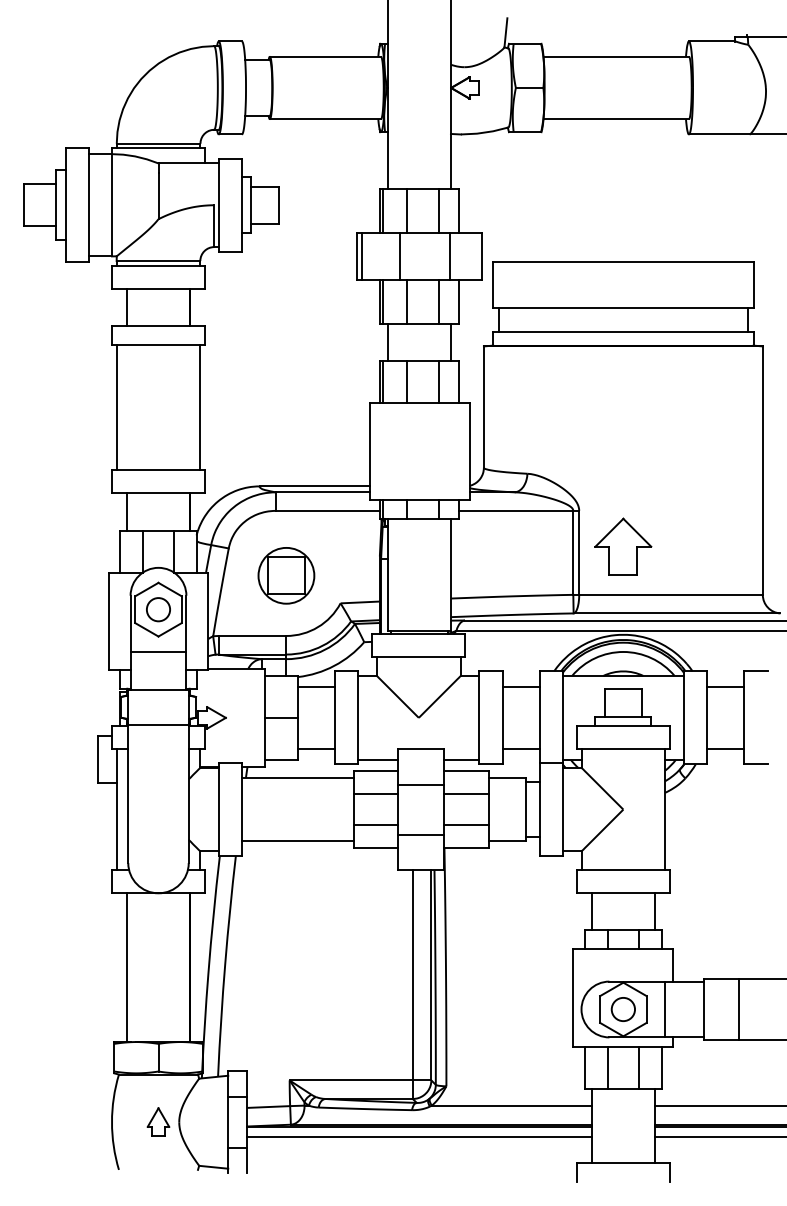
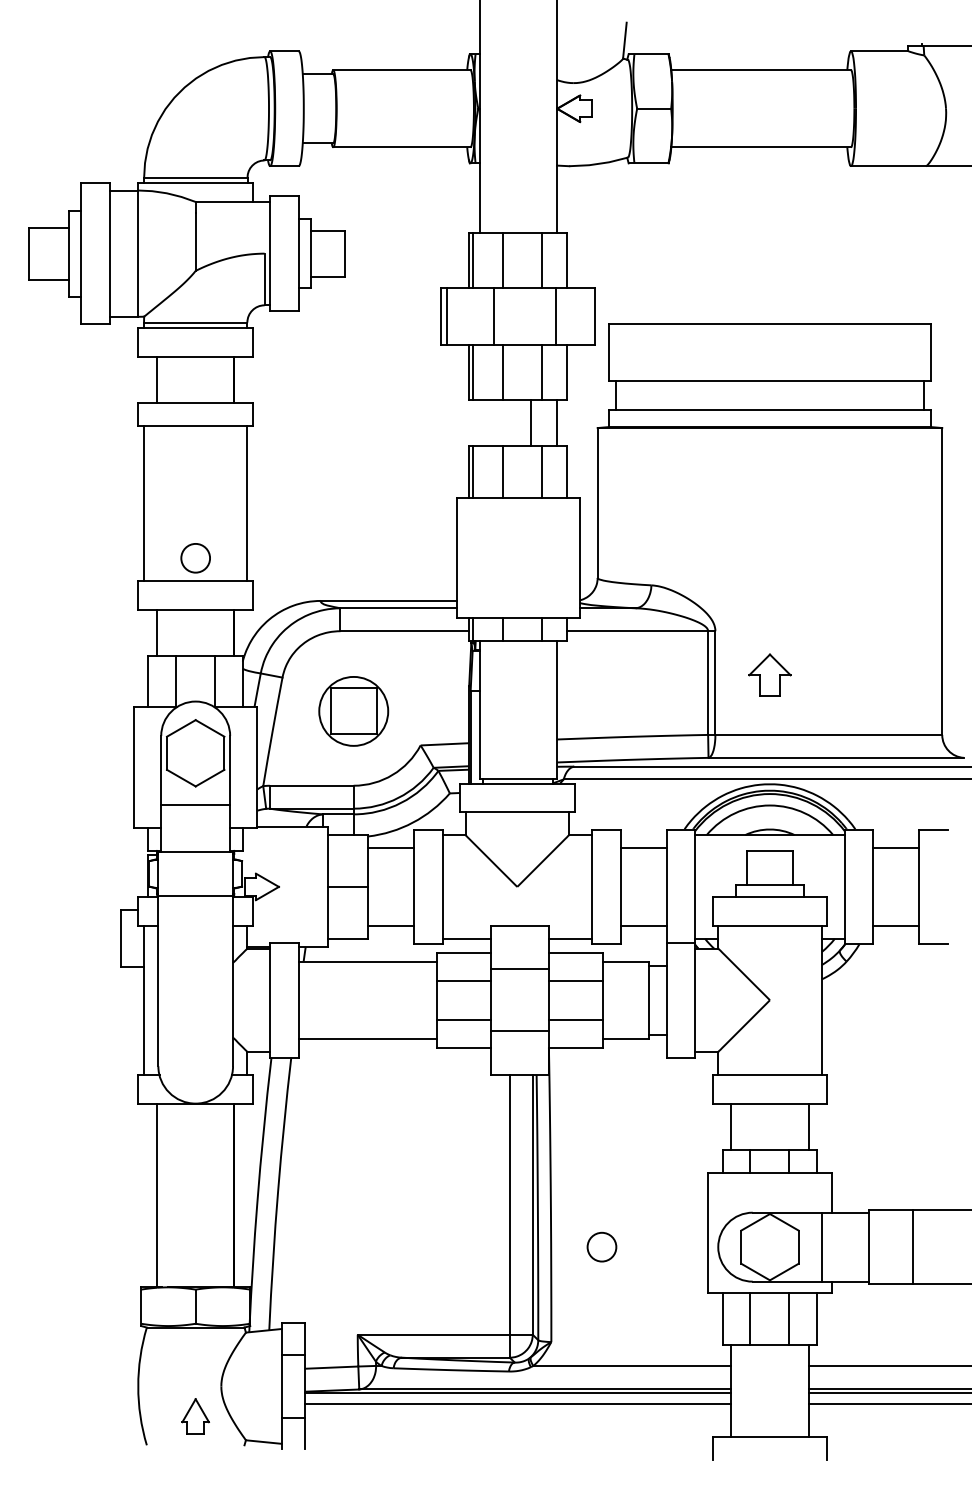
line: (388, 341) -> (530, 422), moved
part: (622, 545) -> (769, 674), size x0.6
circle: (158, 609) -> (195, 558), moved
circle: (622, 1008) -> (601, 1246), moved
part: (158, 1122) -> (195, 1416), moved

